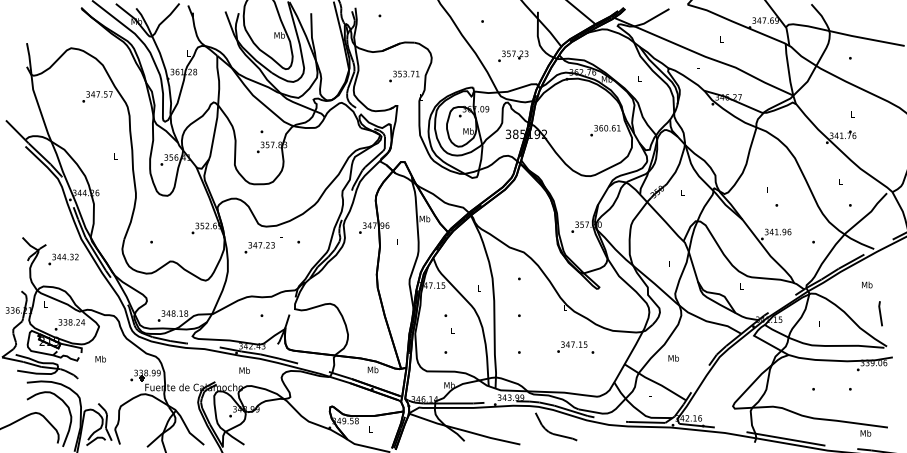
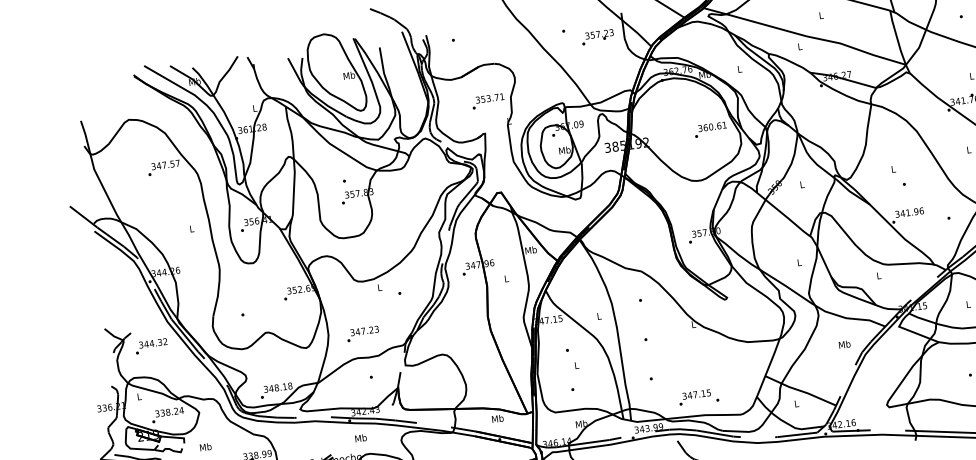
text: (513, 55) -> (597, 36), moved
text: (259, 247) -> (362, 333), moved
text: (575, 347) -> (698, 397), moved
text: (673, 358) -> (844, 344), moved

